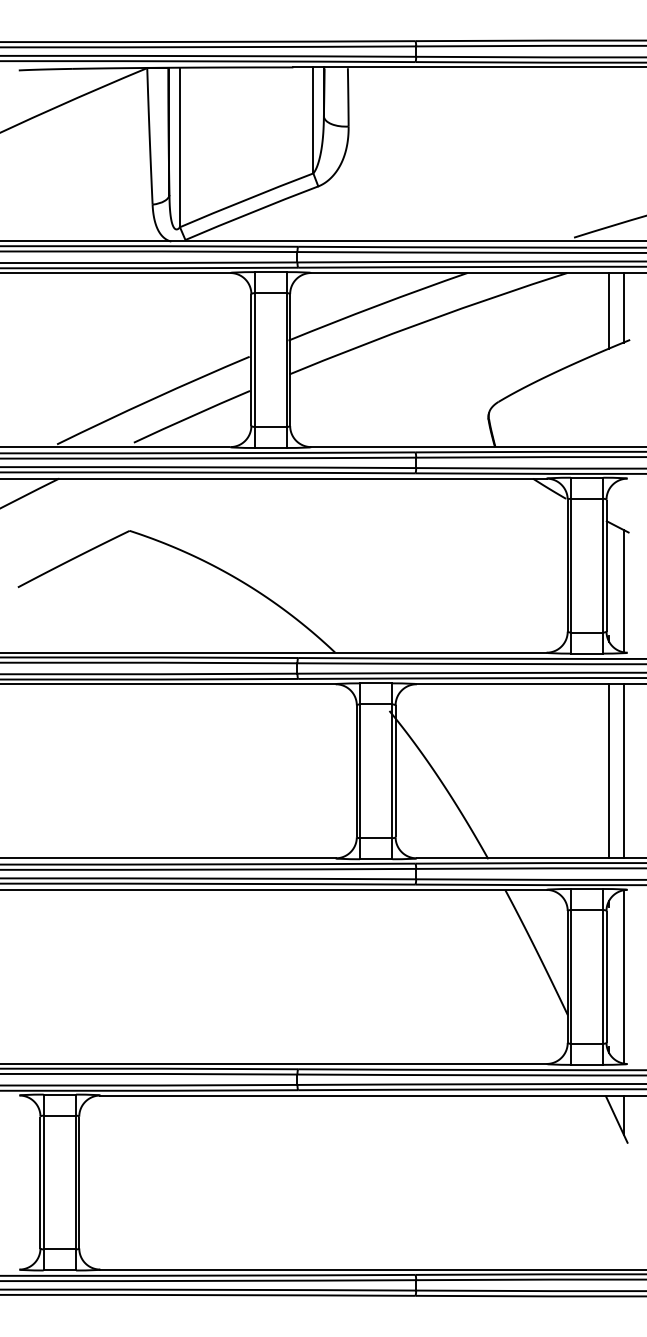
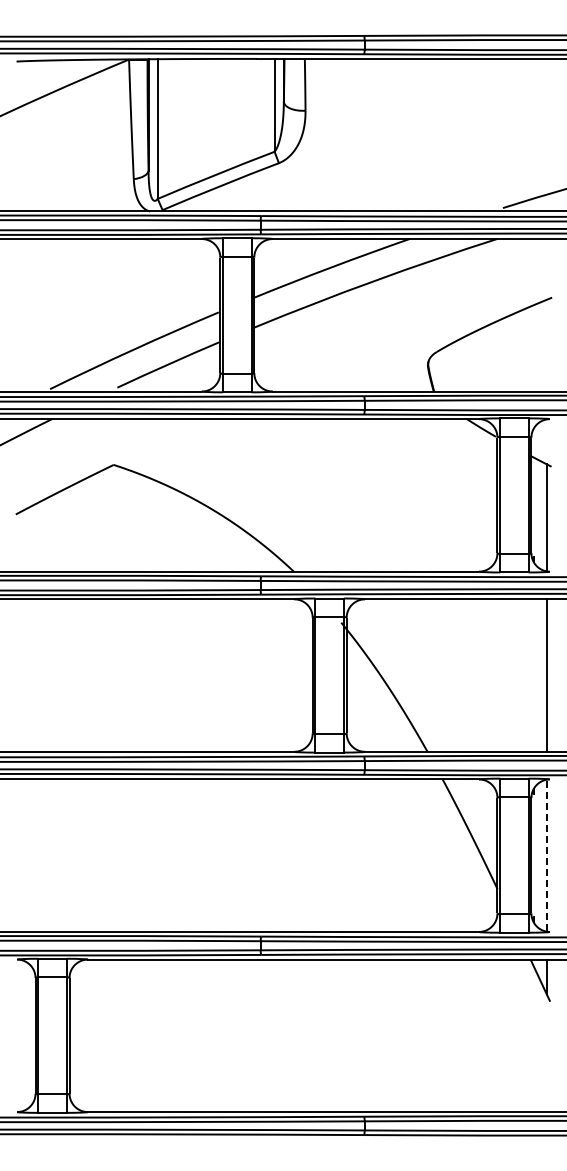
line: (623, 307) -> (546, 269), removed
line: (608, 311) -> (533, 272), removed
line: (608, 771) -> (533, 675), removed
line: (623, 976) -> (546, 855), solid -> dashed

